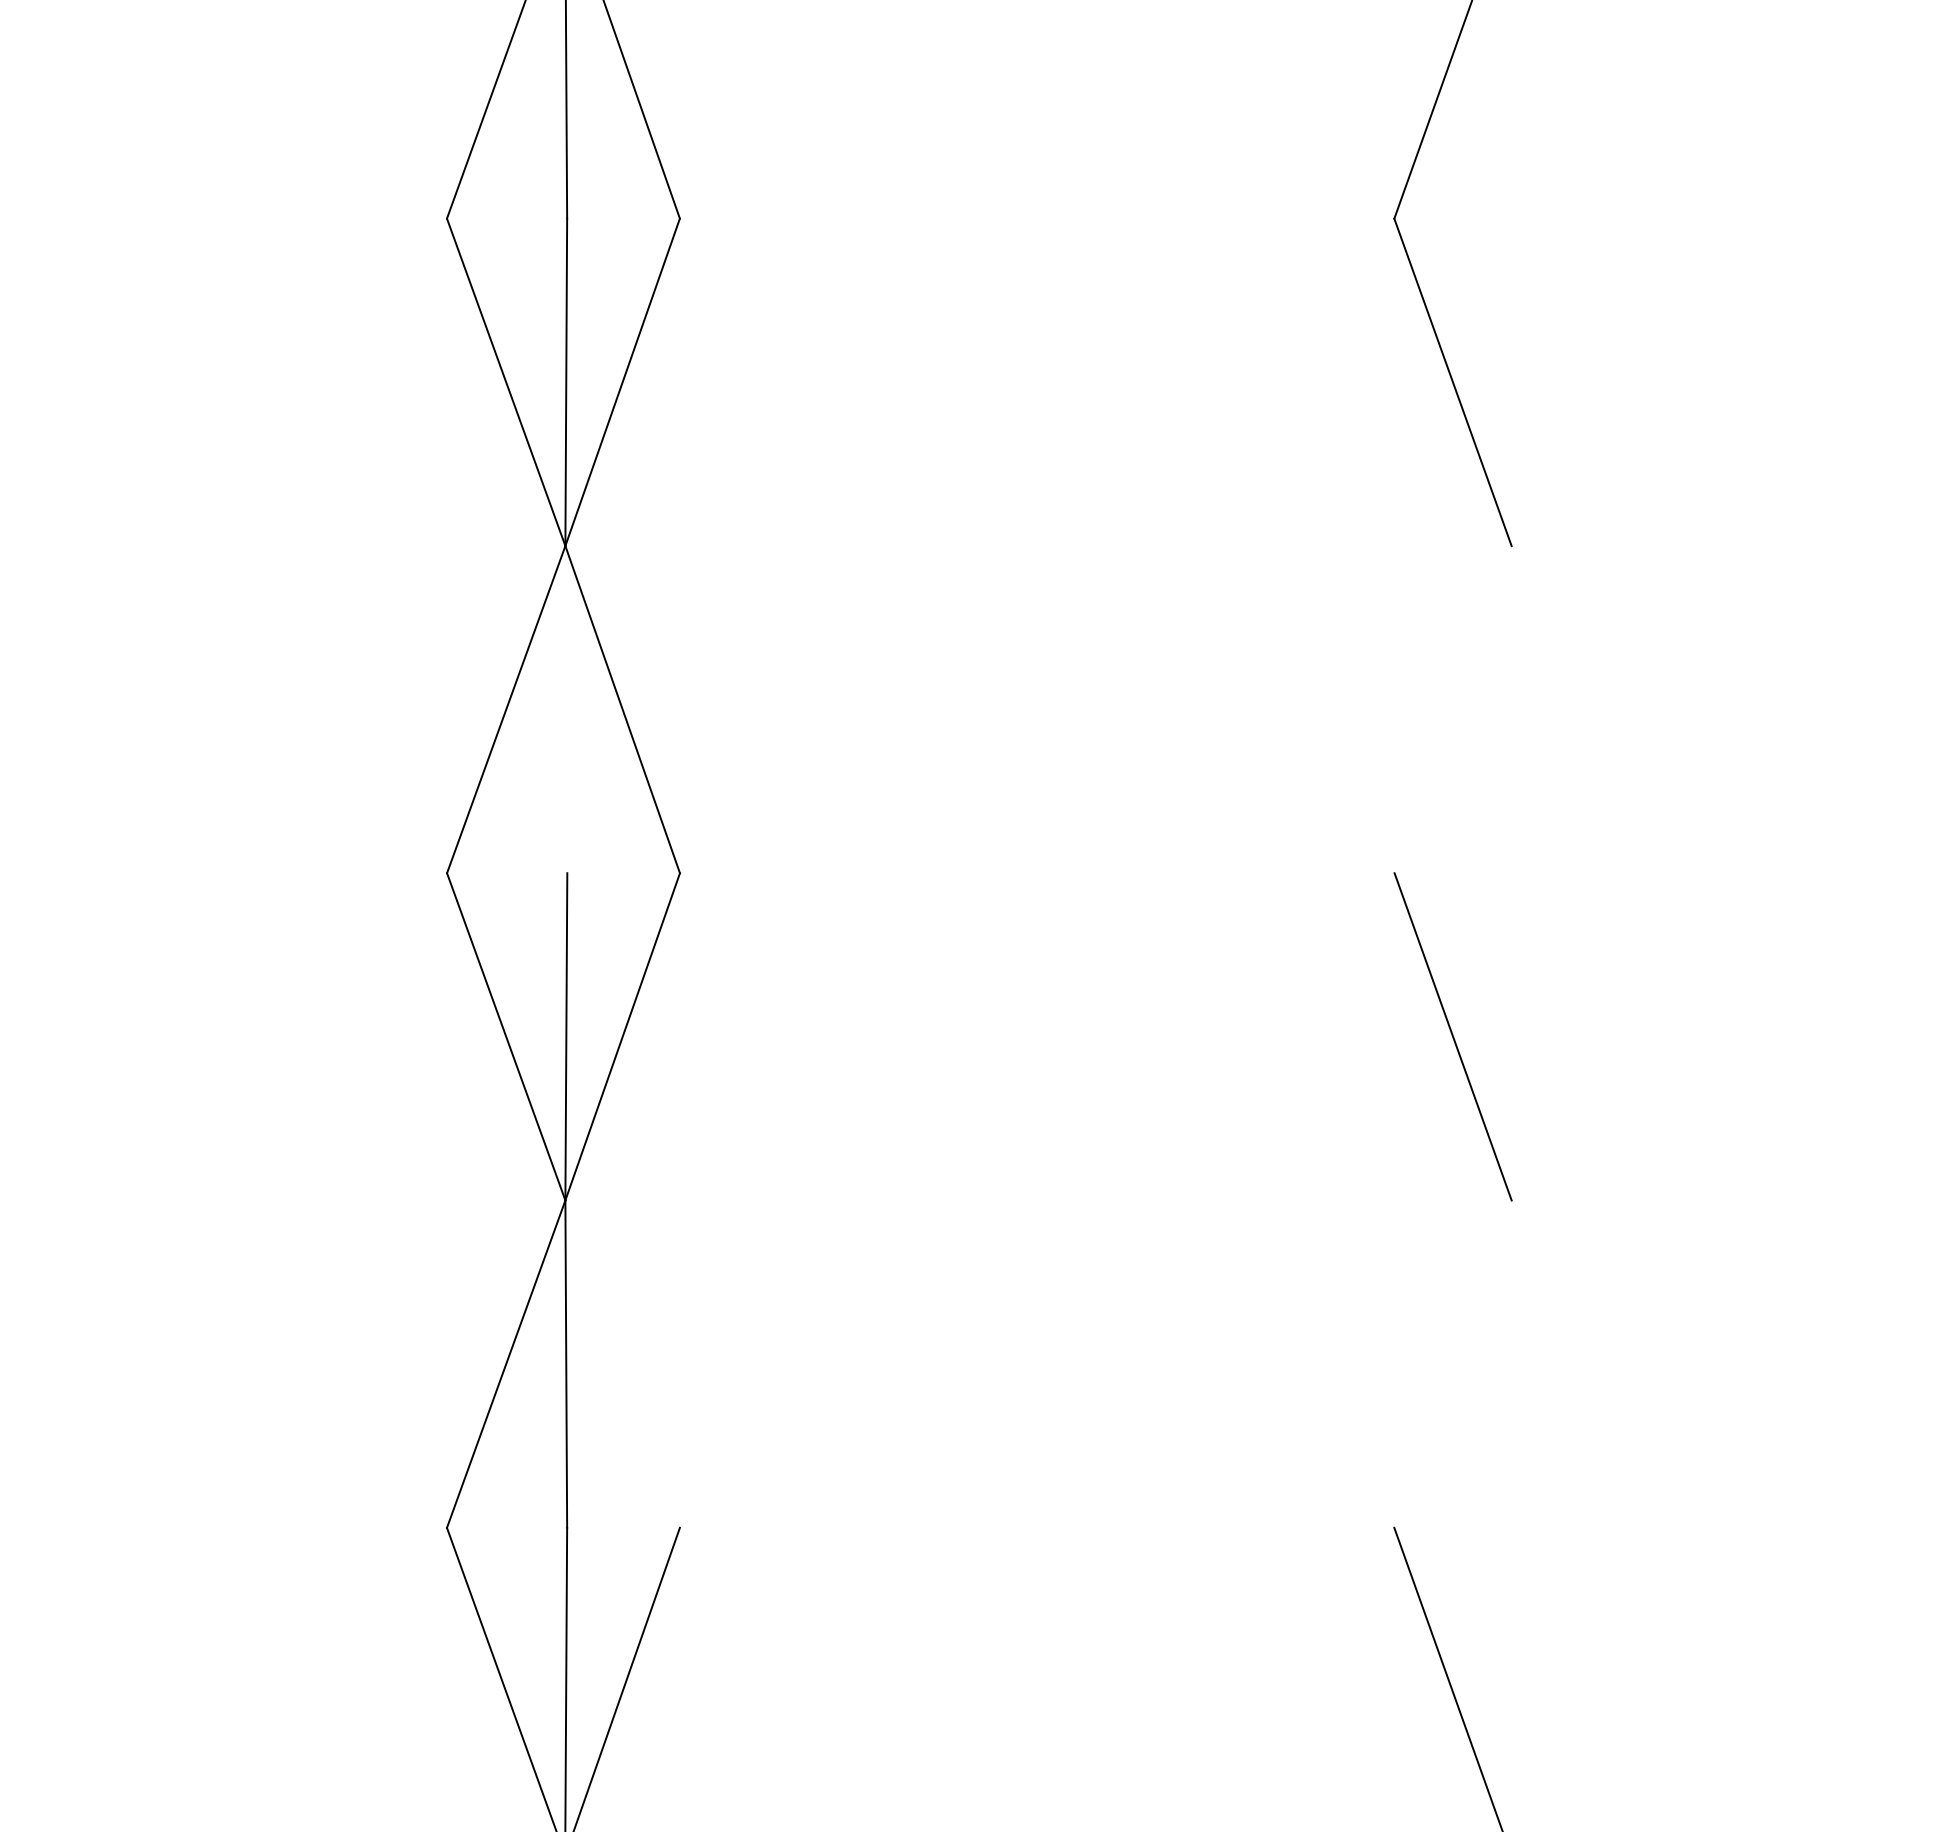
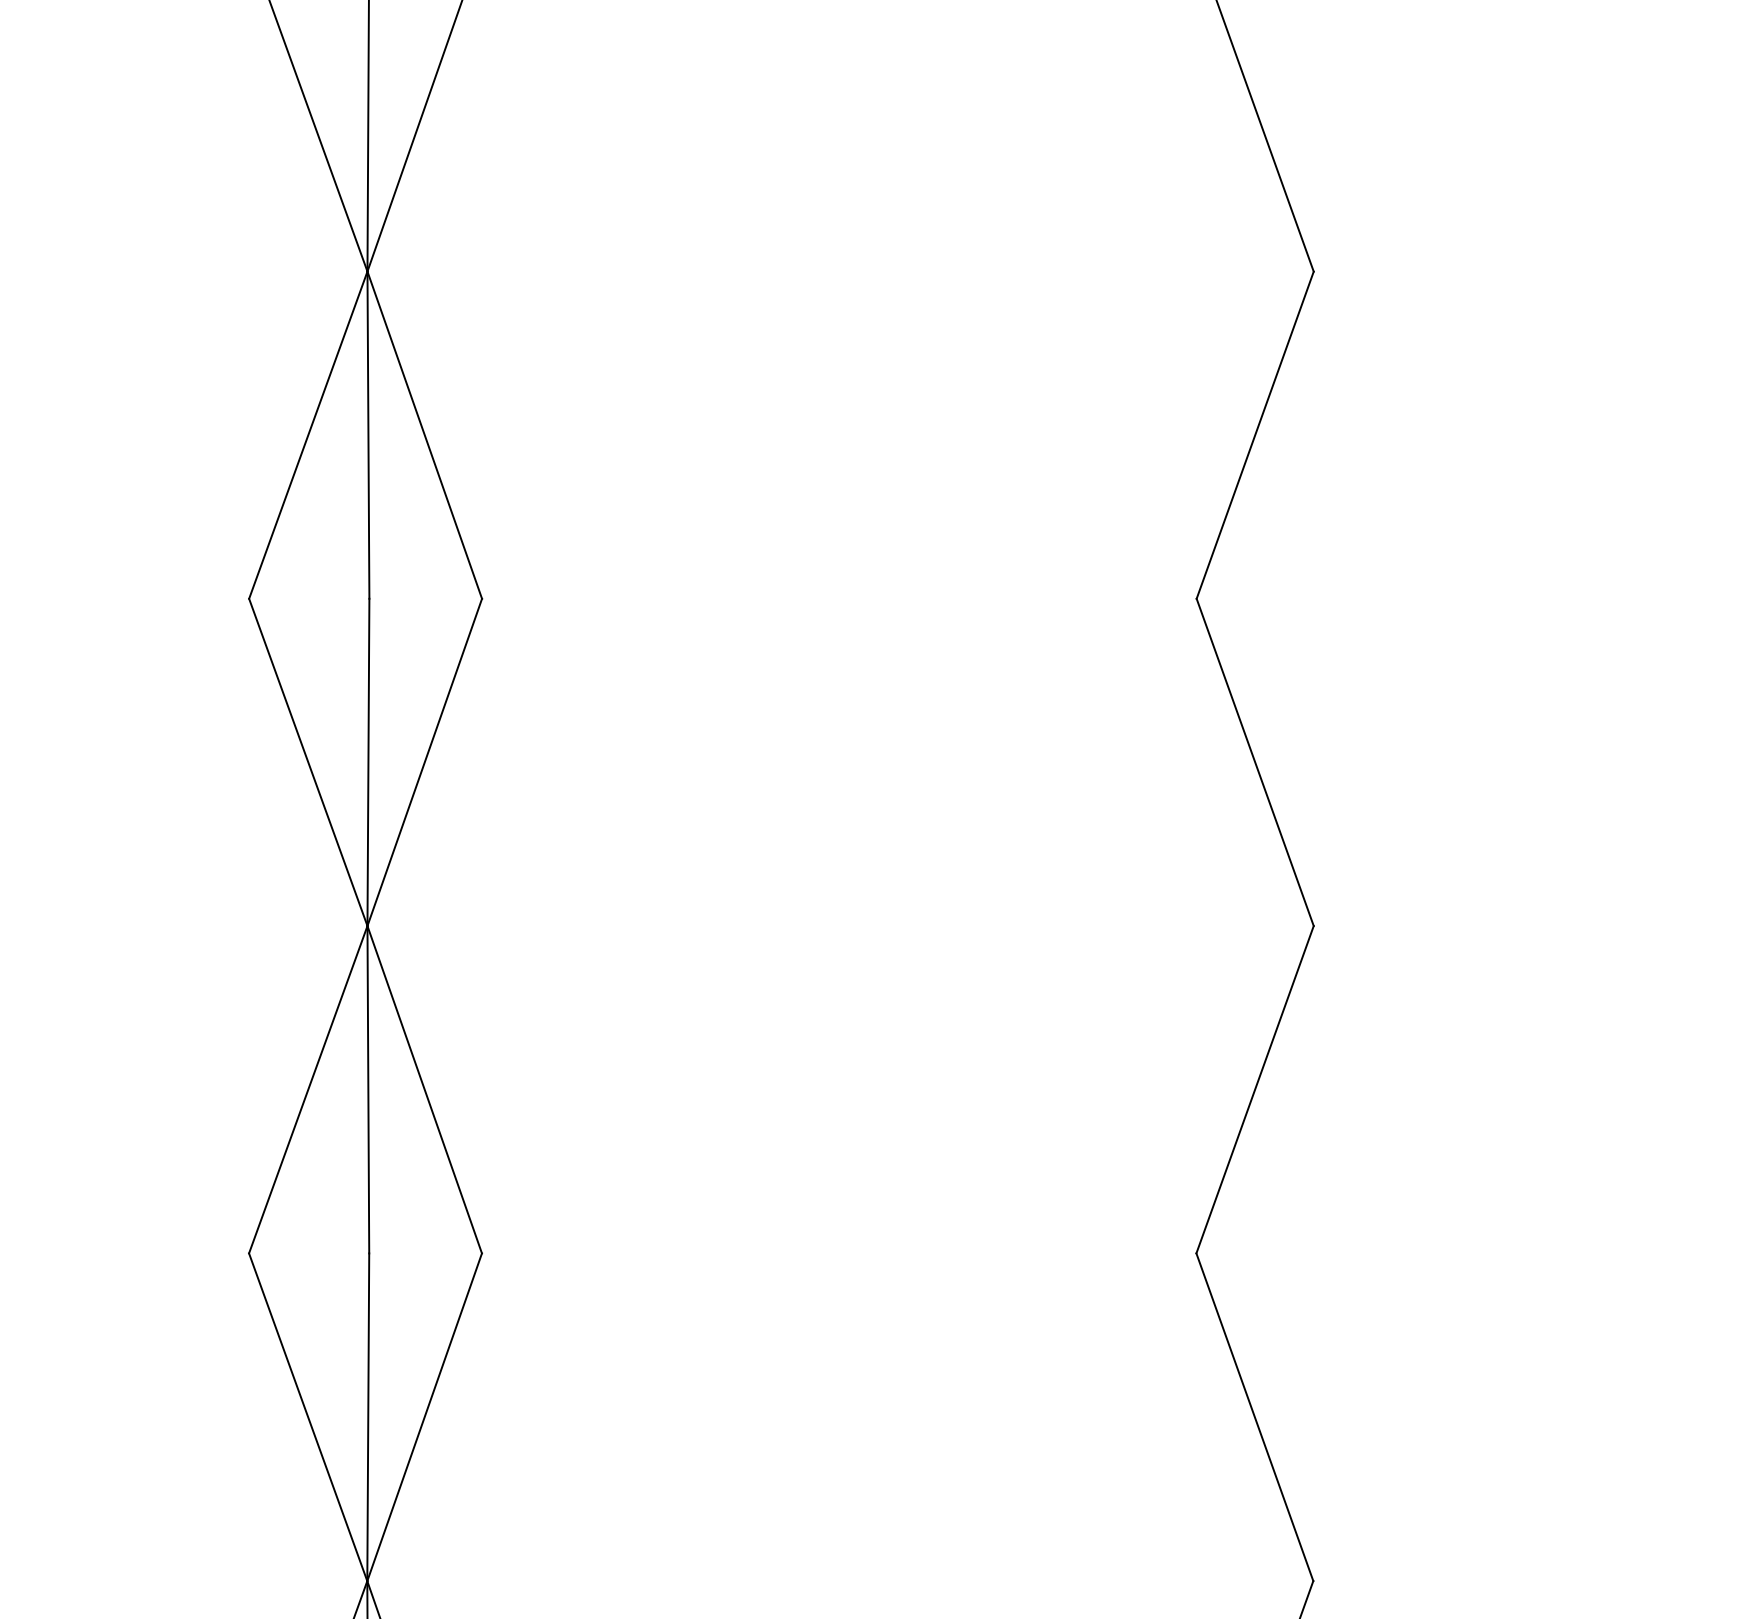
line: (566, 709) -> (368, 435), added
line: (1452, 709) -> (1254, 435), added
line: (622, 1363) -> (424, 1089), added
line: (1452, 1363) -> (1254, 1089), added

